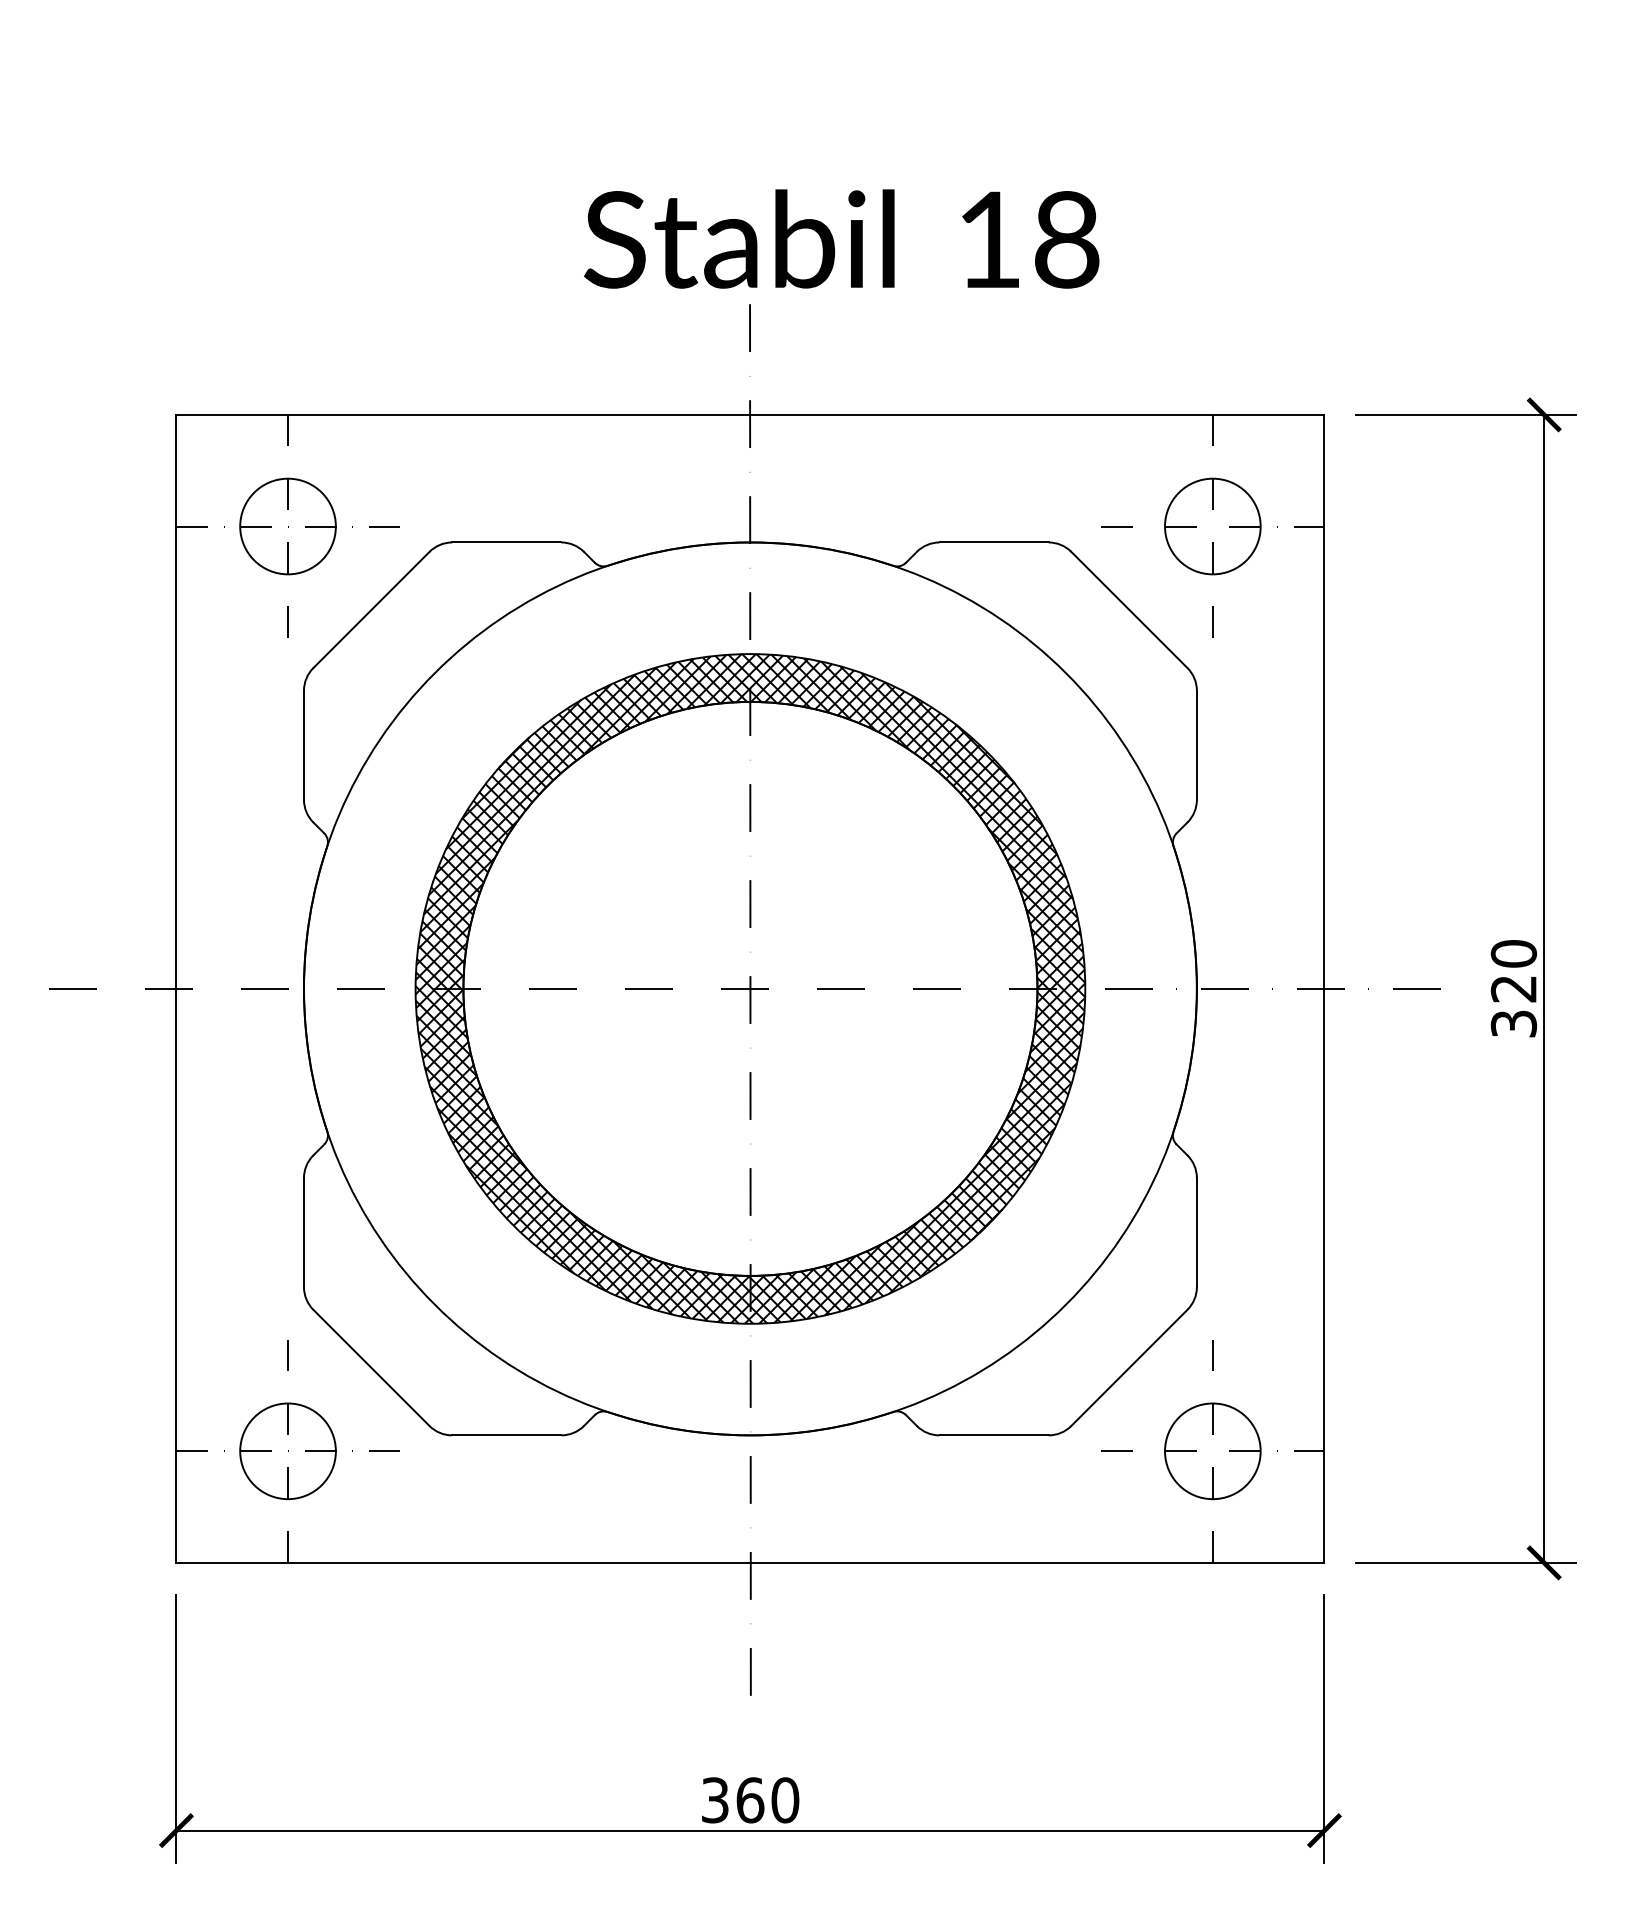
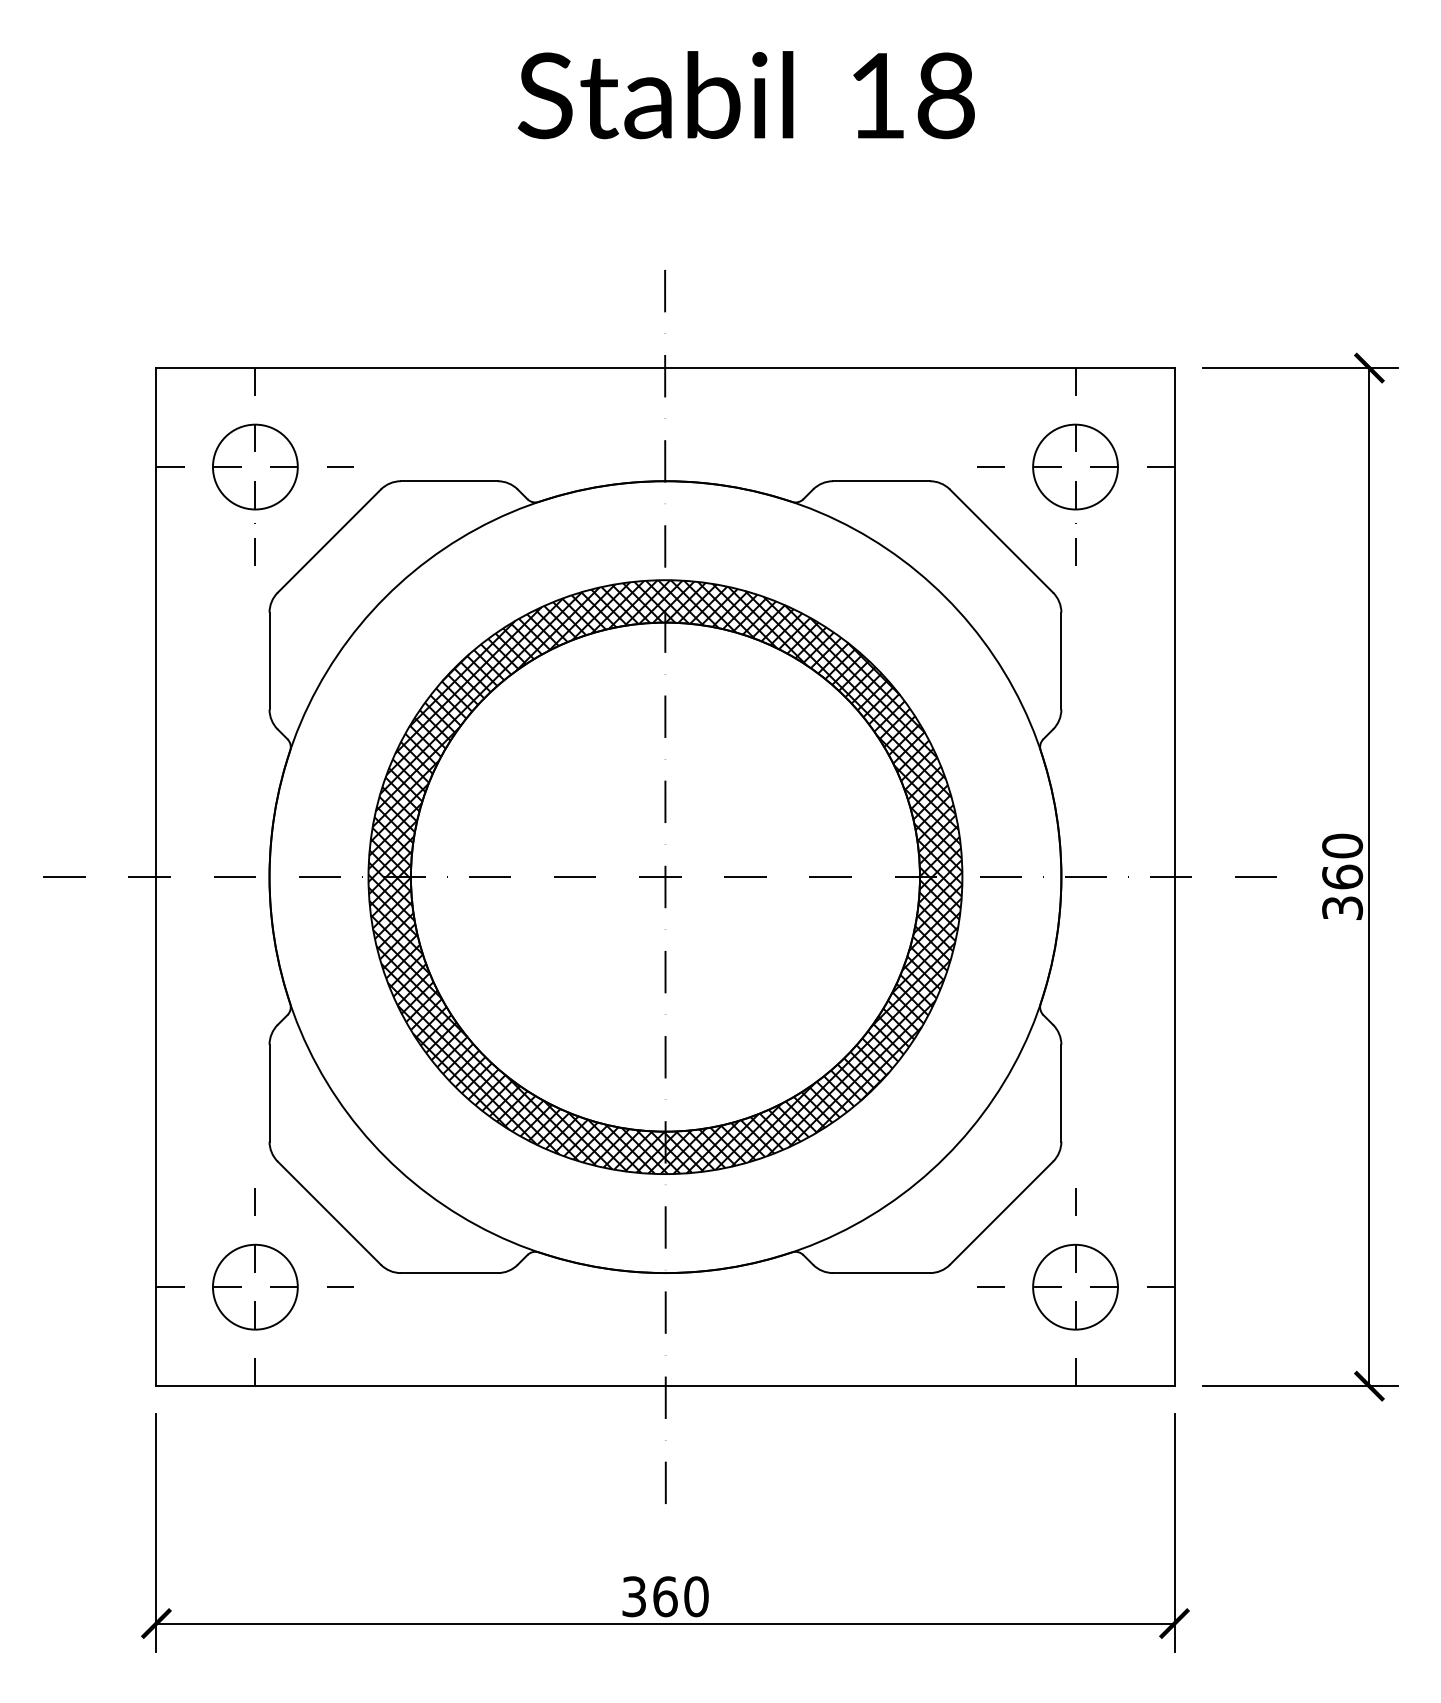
text: (841, 239) -> (746, 95), moved
text: (1513, 988) -> (1342, 876), 320 -> 360

